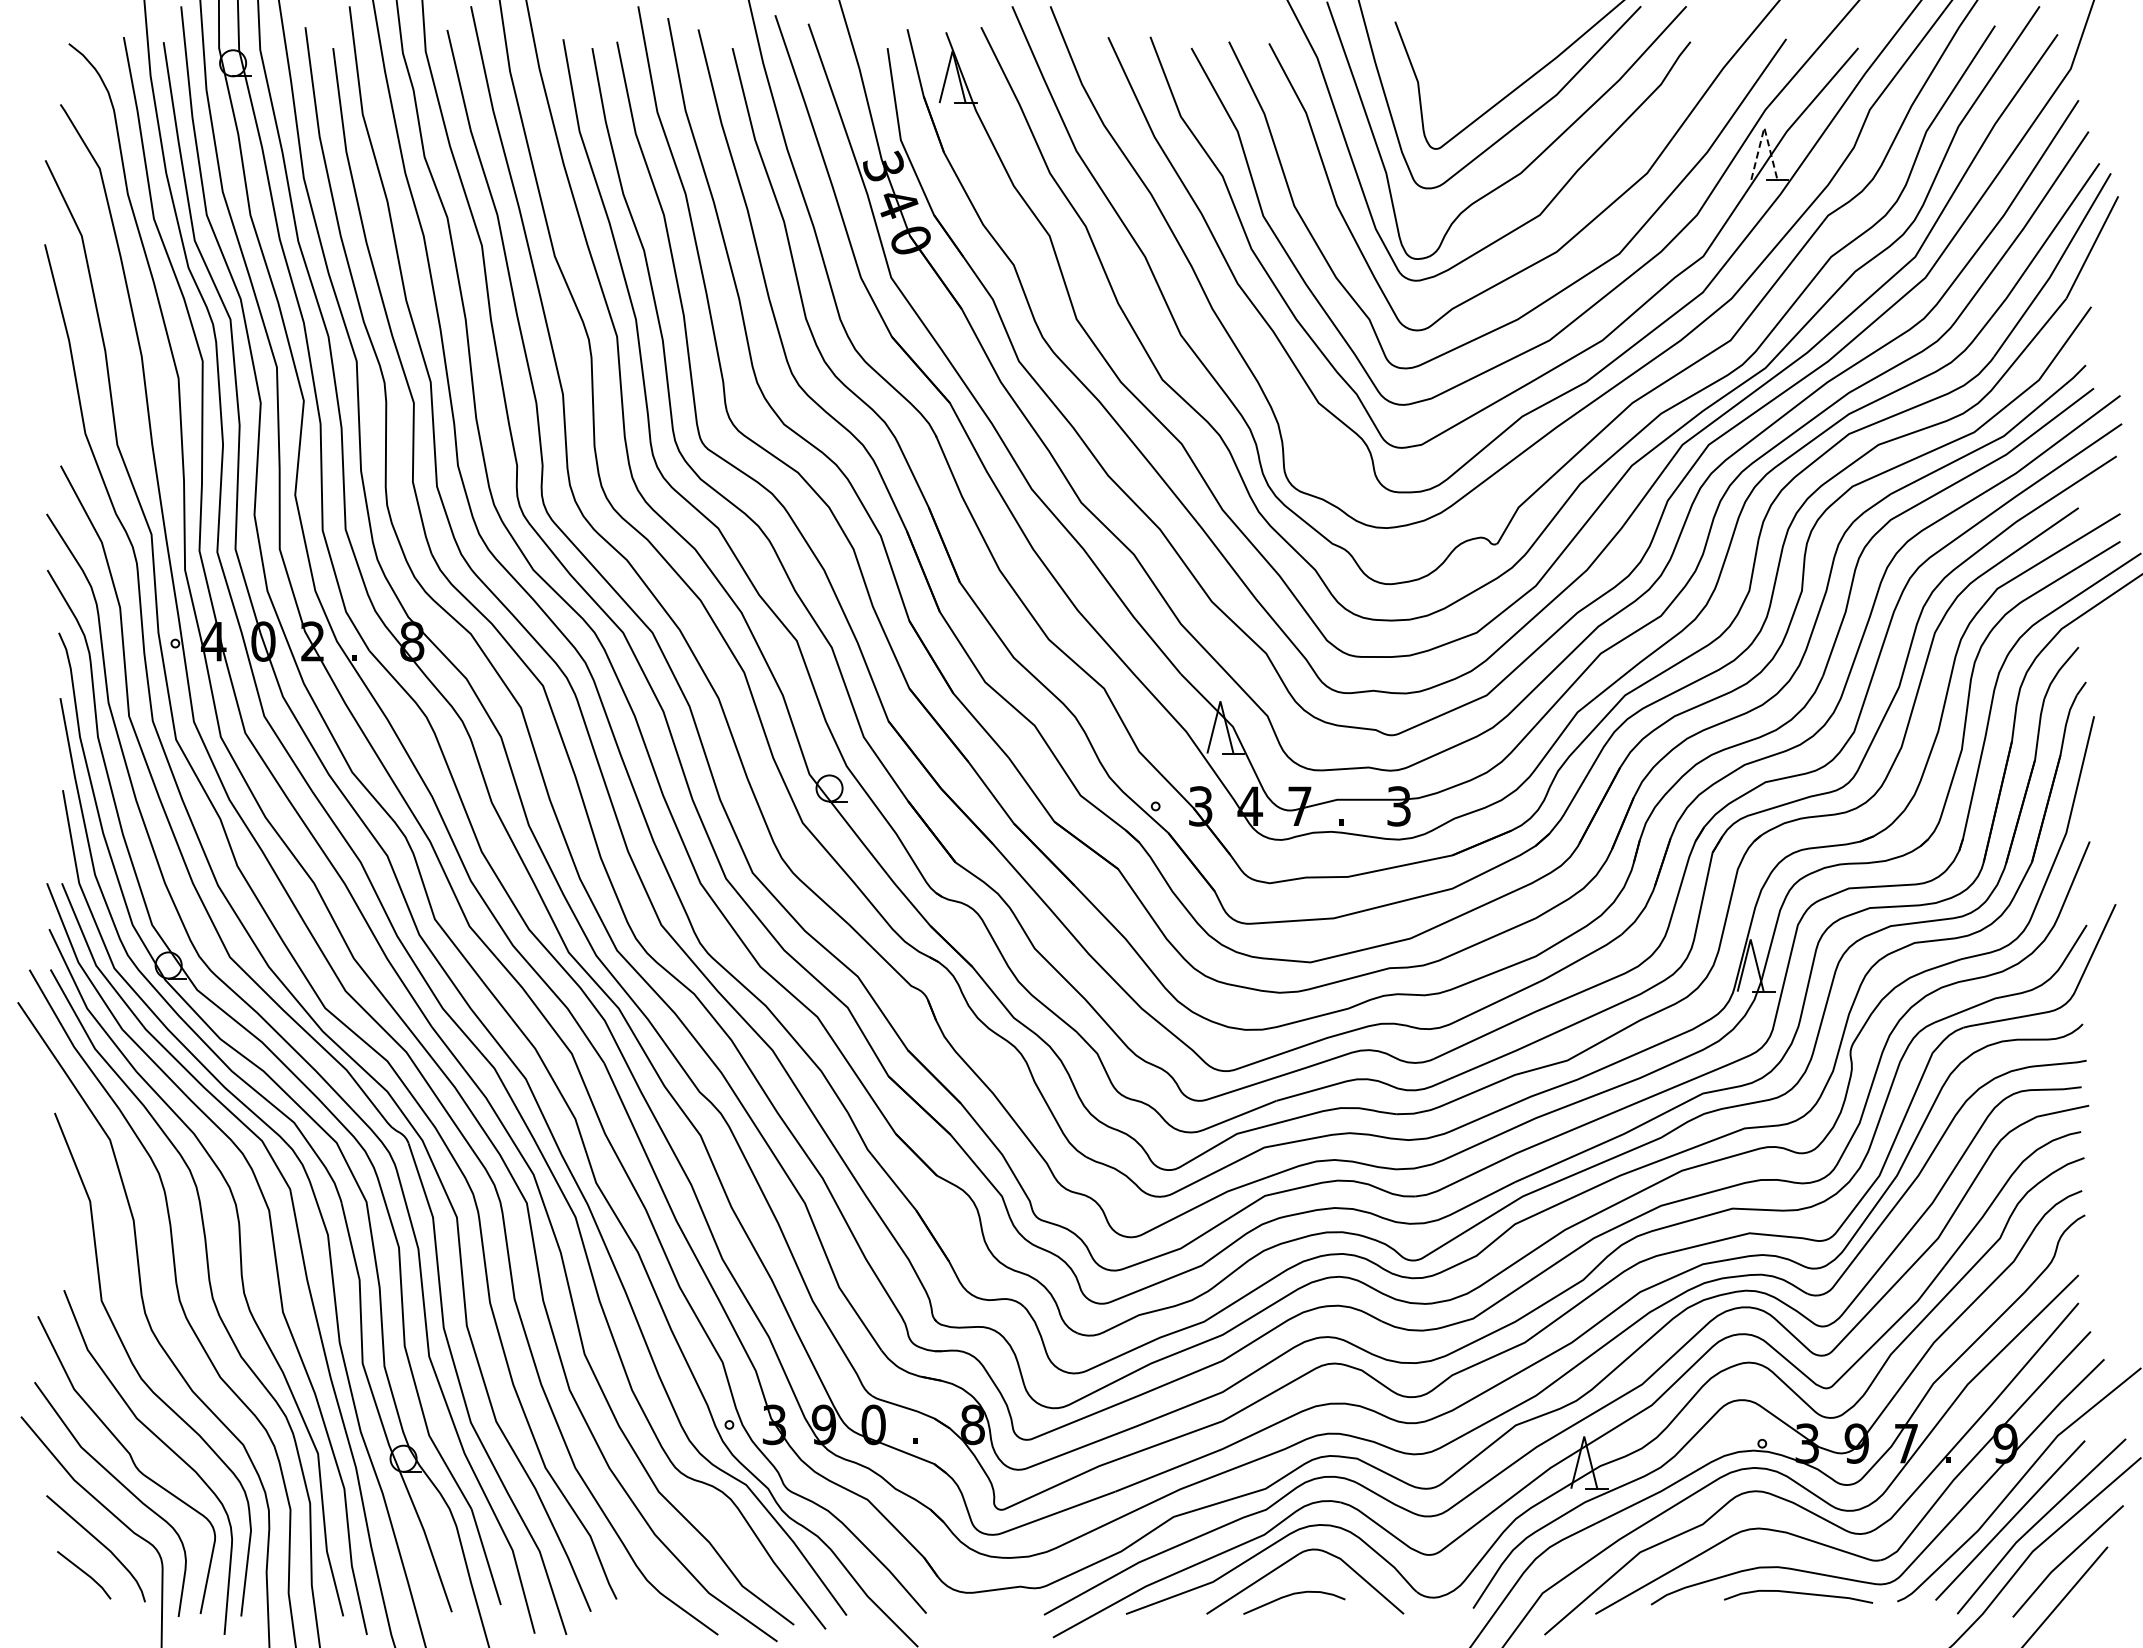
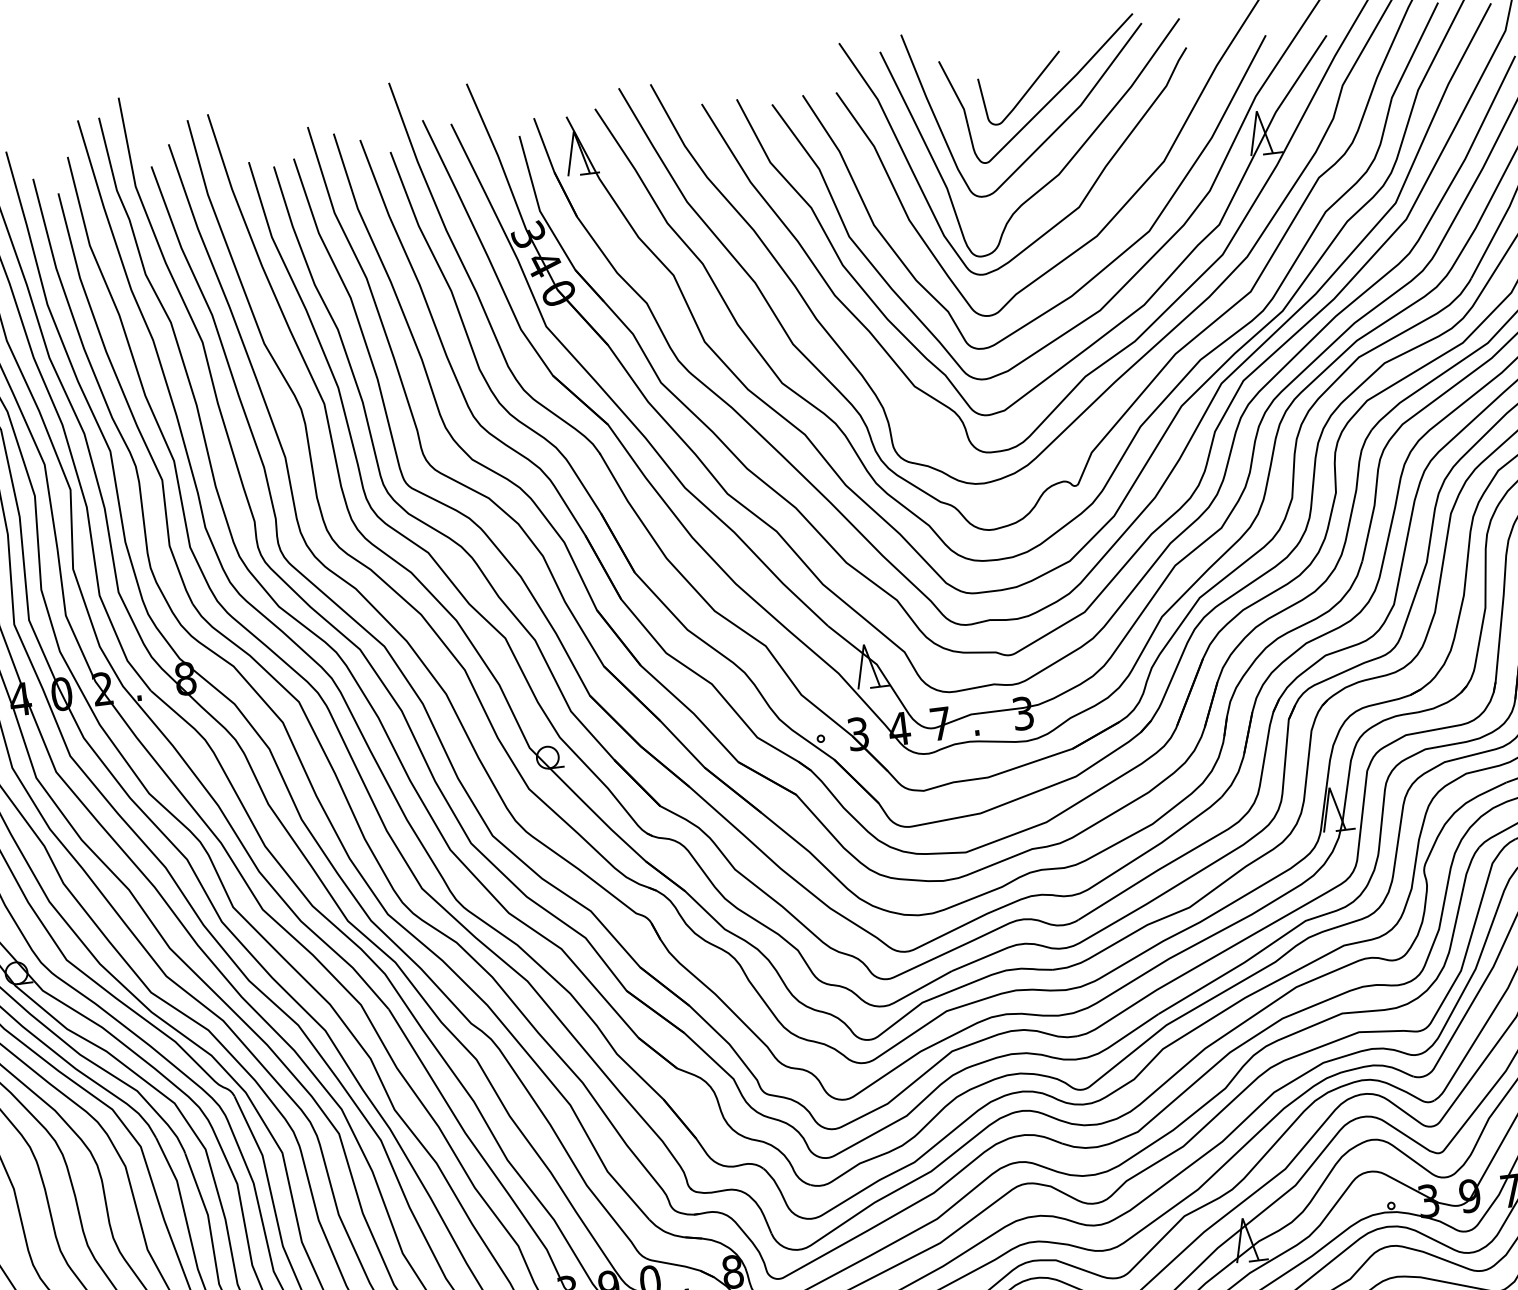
curve: (1494, 70) -> (1026, 91), added
line: (1764, 127) -> (1256, 111), dashed -> solid

